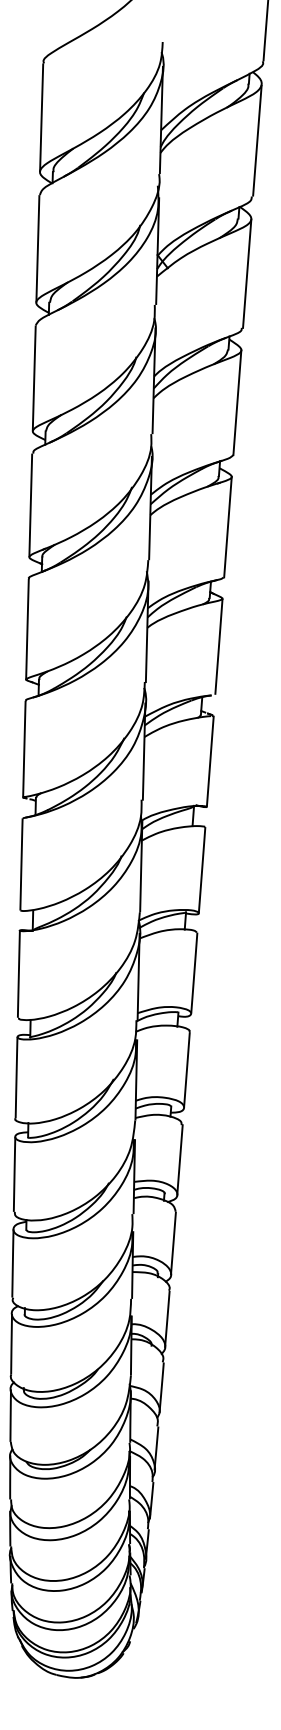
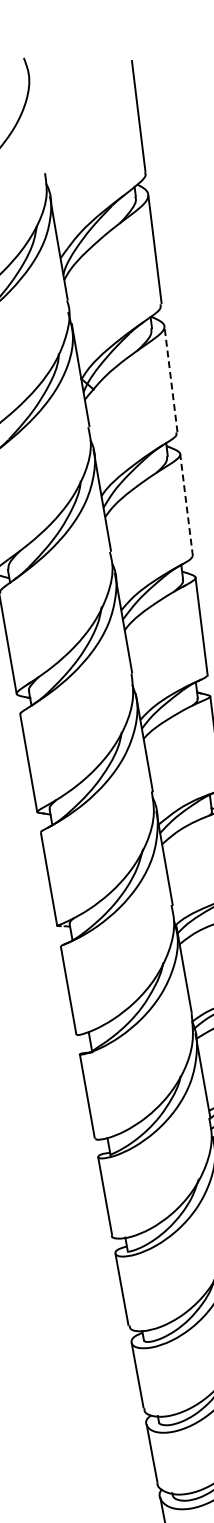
line: (247, 273) -> (171, 379), solid -> dashed
line: (237, 402) -> (186, 504), solid -> dashed

